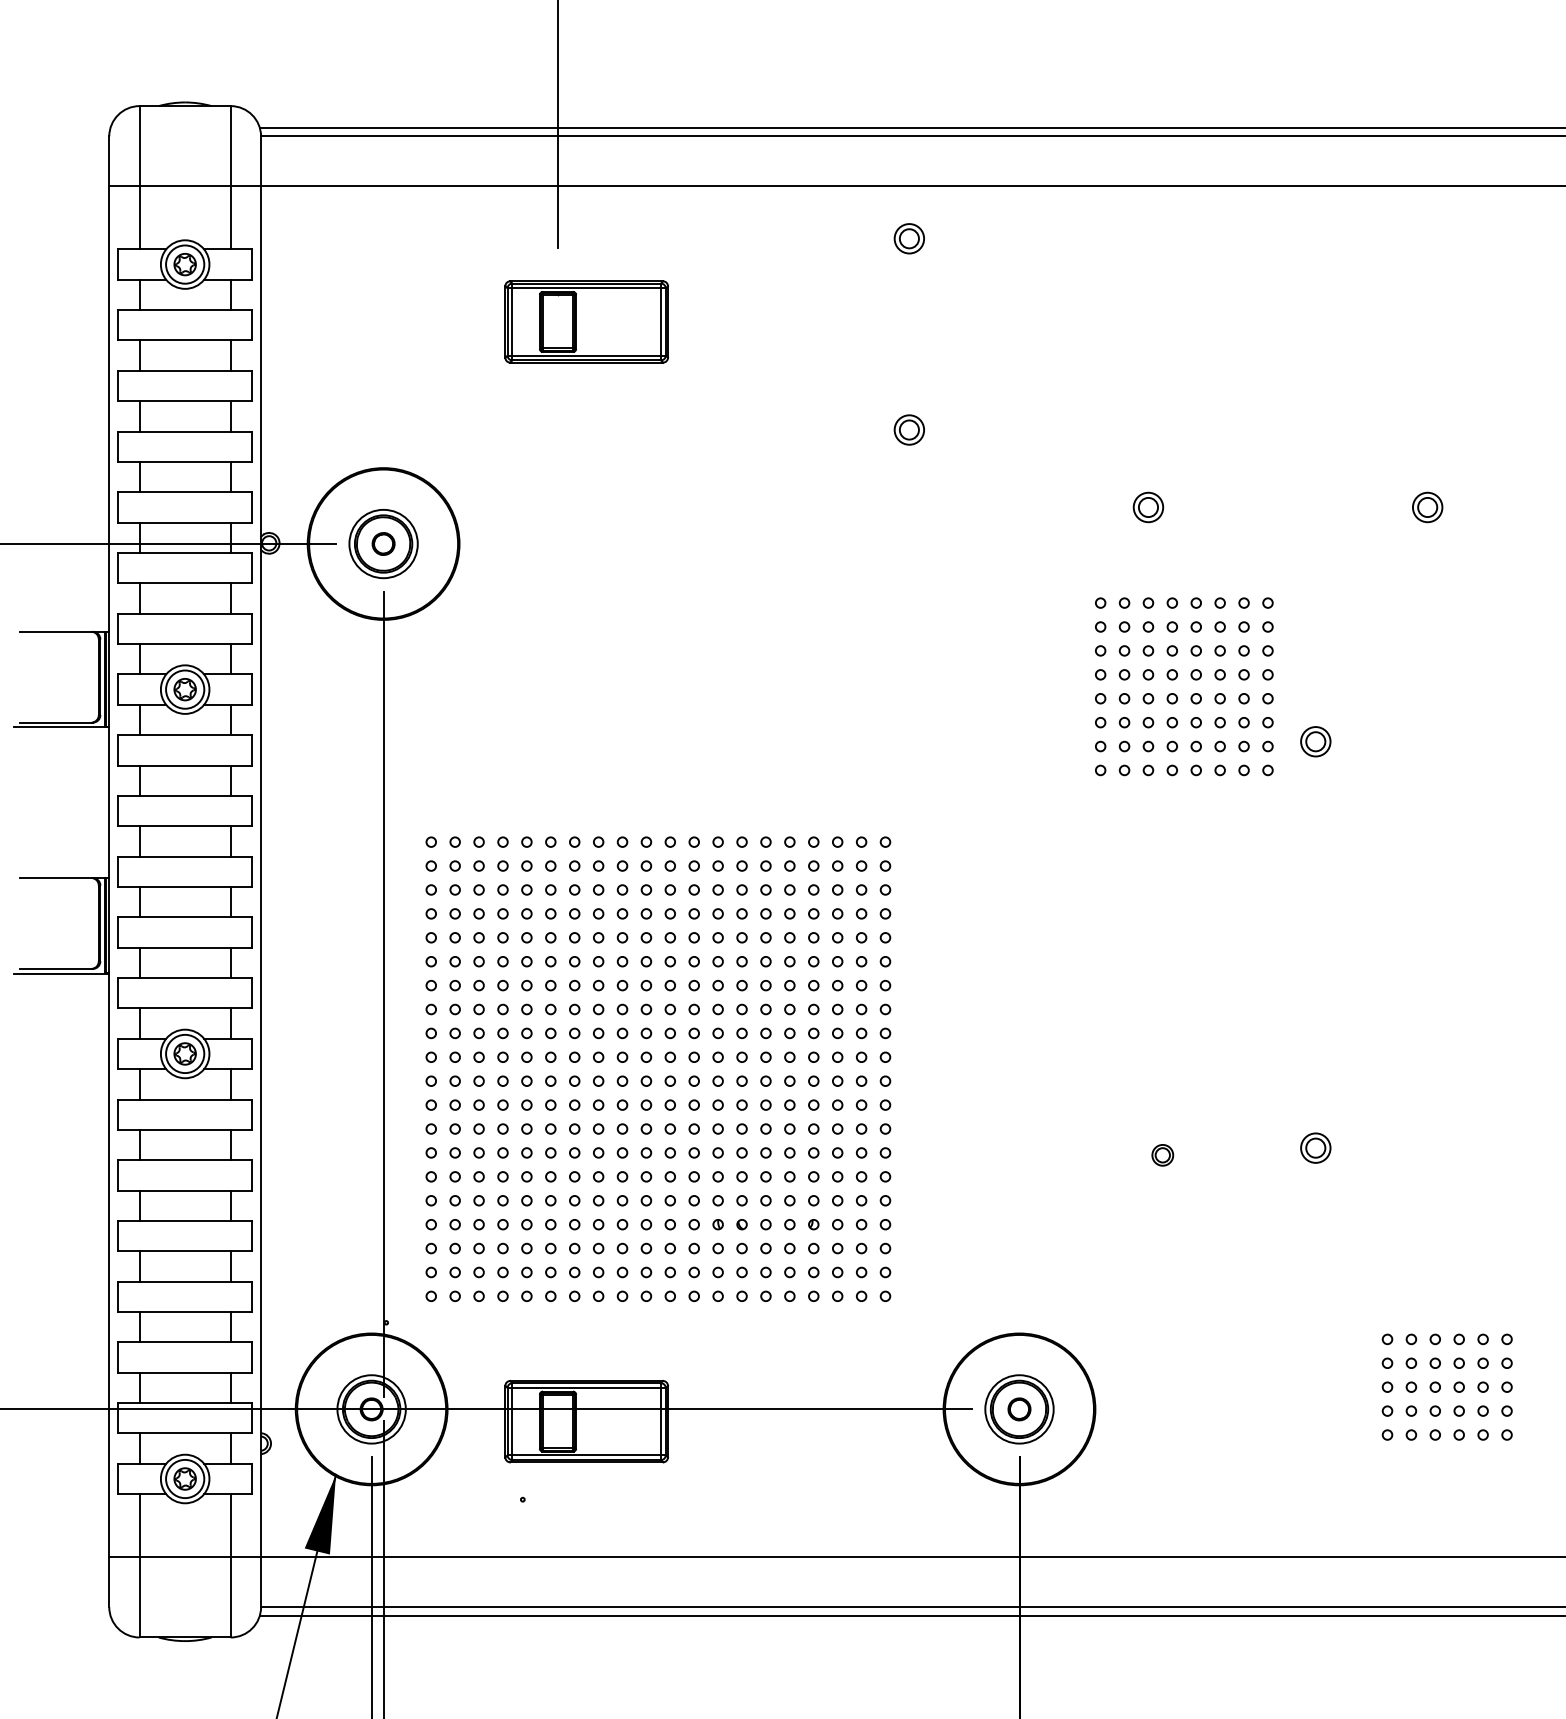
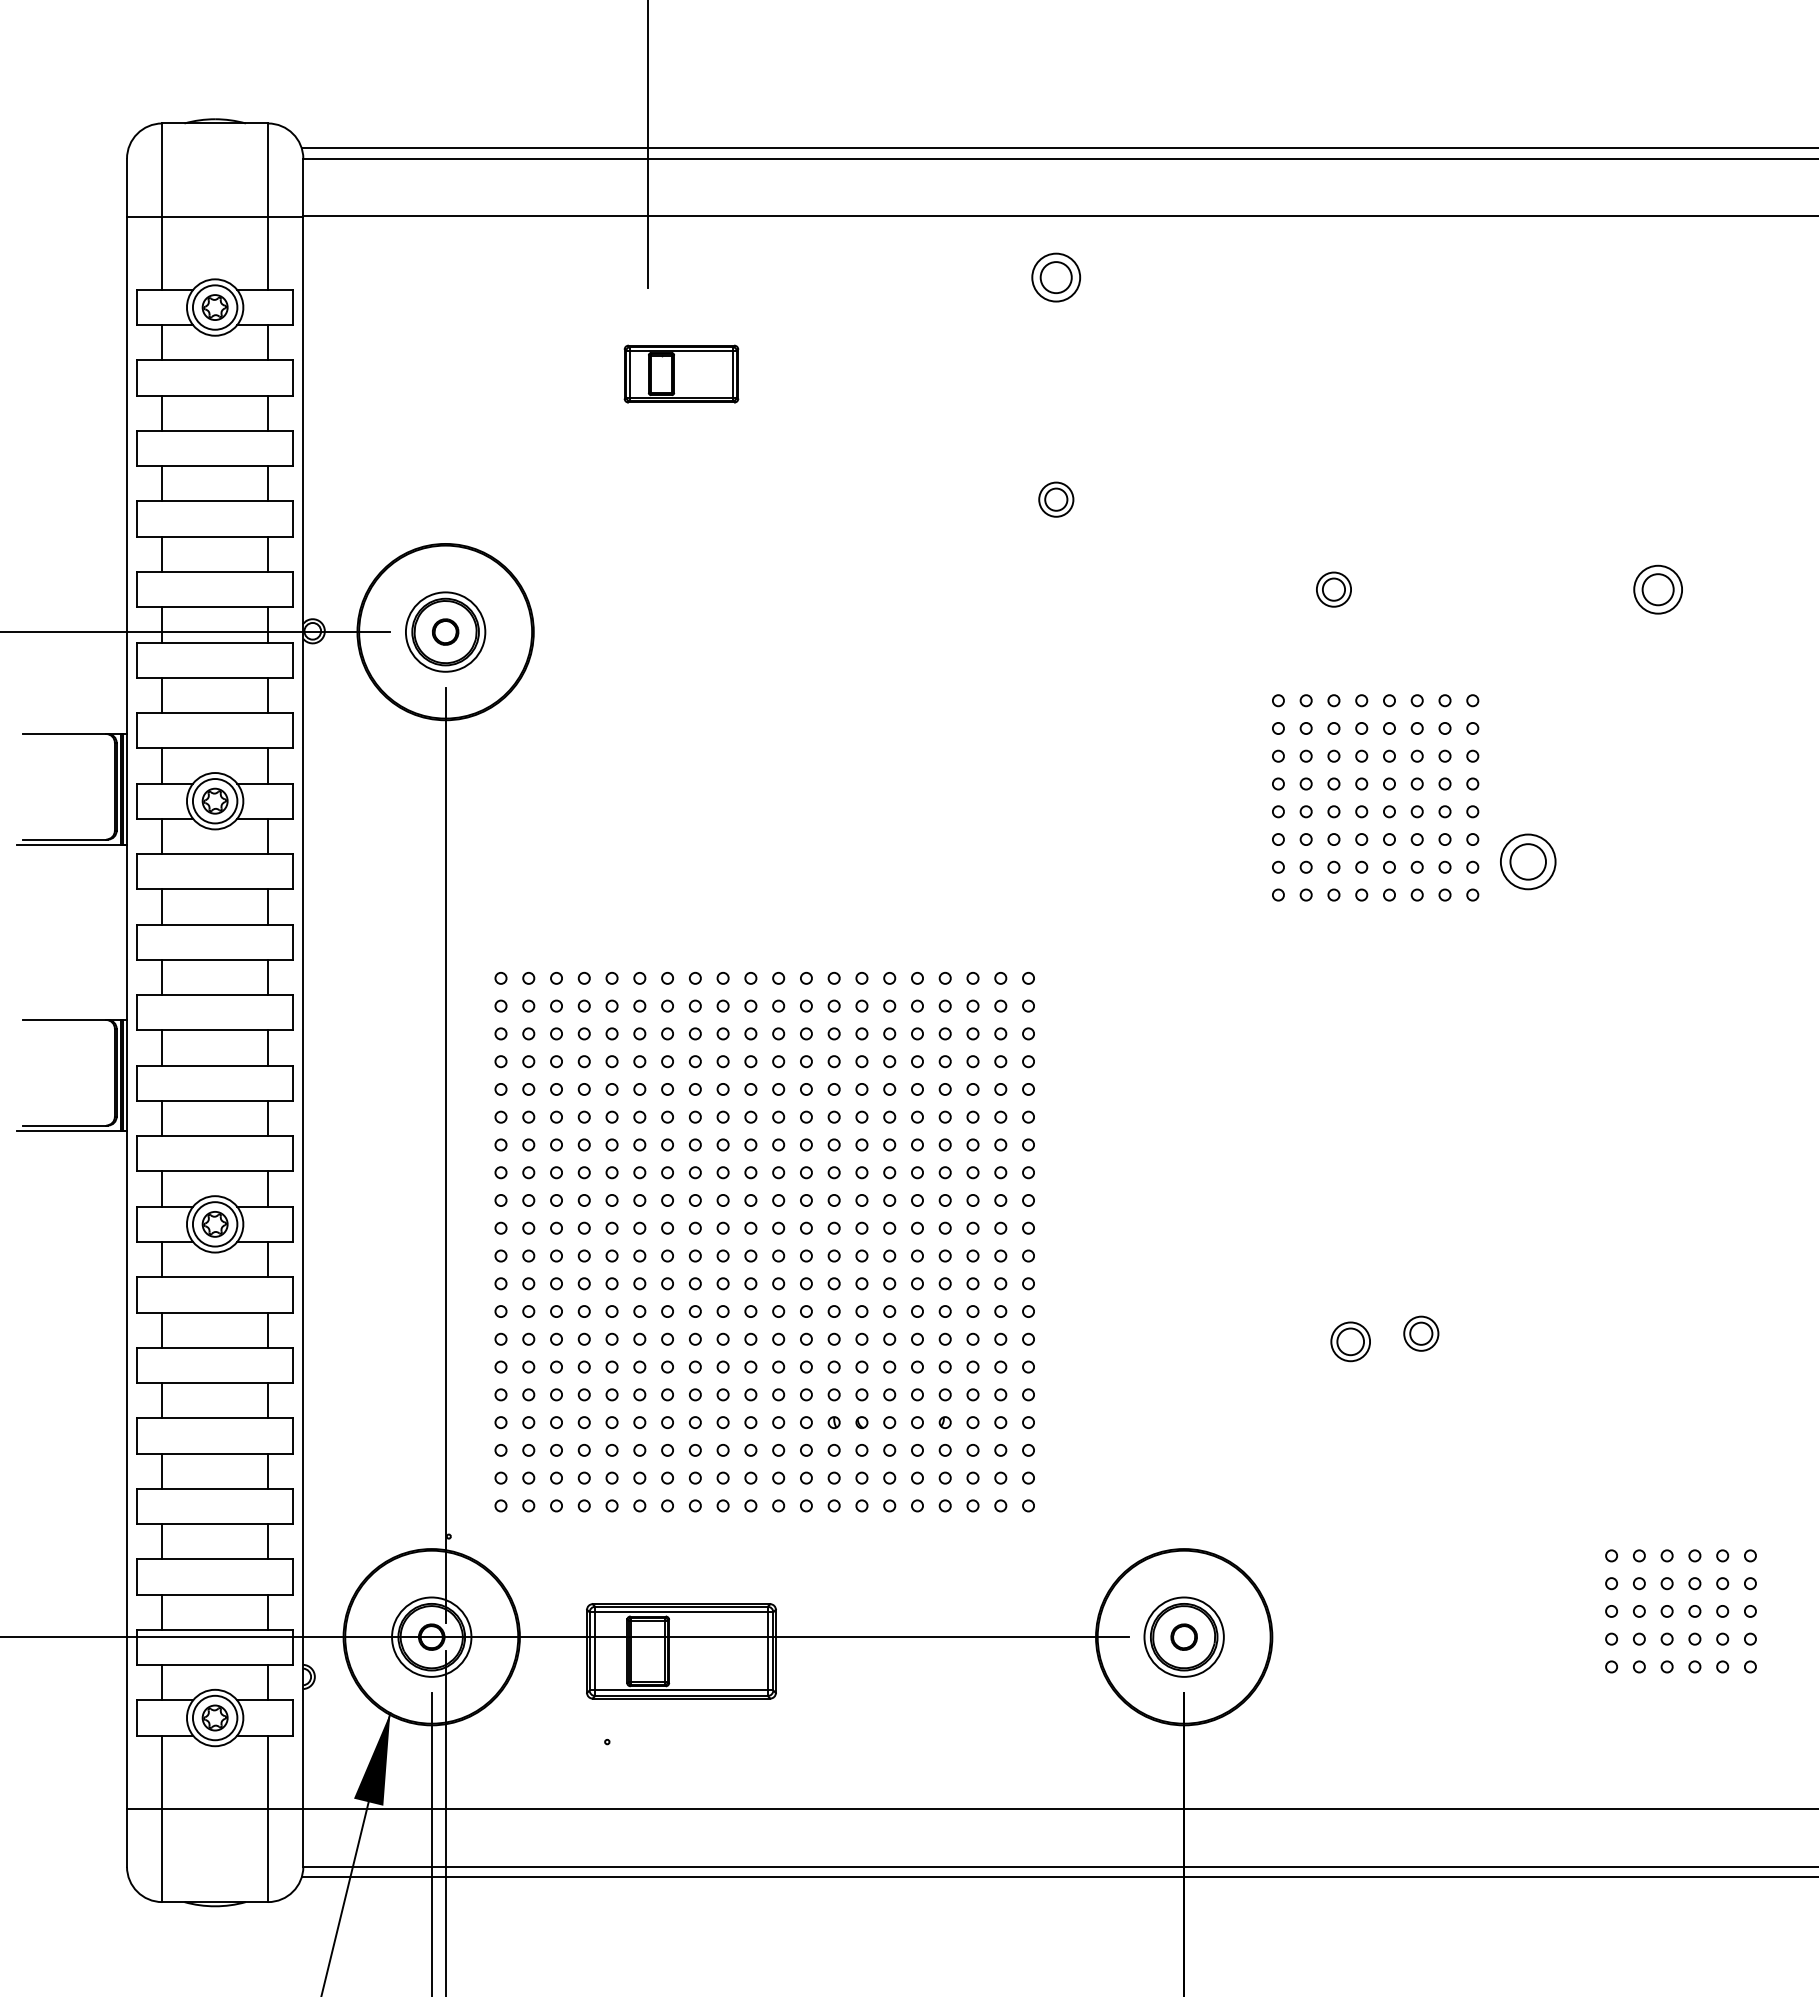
part: (909, 238) -> (1056, 277), size x1.4
part: (586, 321) -> (681, 373), size x0.6
part: (1427, 507) -> (1658, 589), size x1.4
part: (1315, 741) -> (1528, 861), size x1.6
part: (1315, 1147) -> (1421, 1333), moved
part: (1162, 1155) -> (1350, 1342), size x1.6

